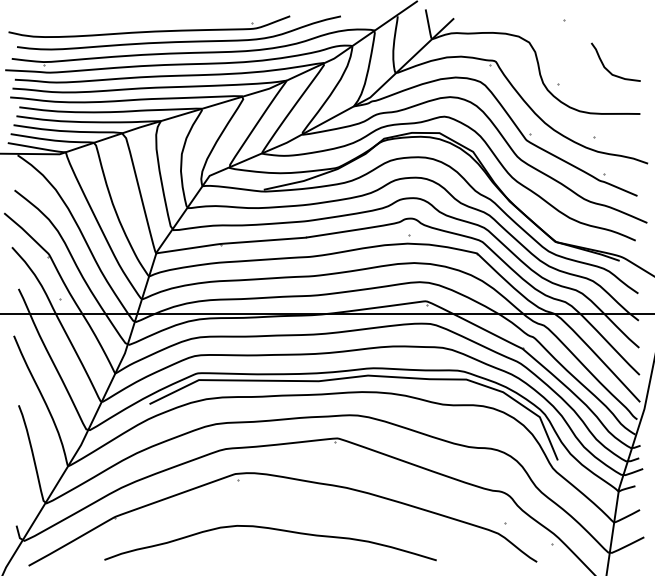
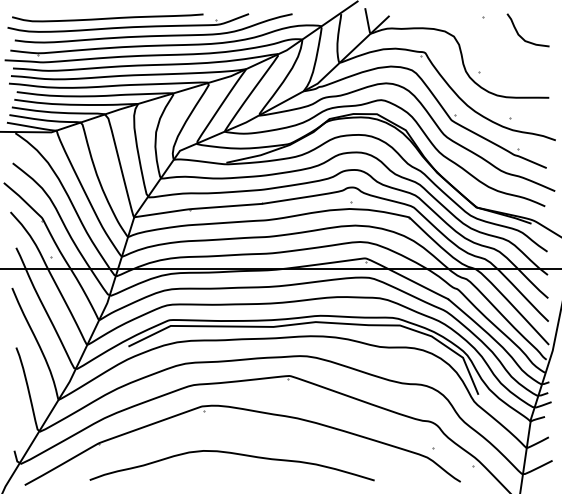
curve: (125, 20) -> (107, 17), added
curve: (607, 68) -> (521, 35), moved

